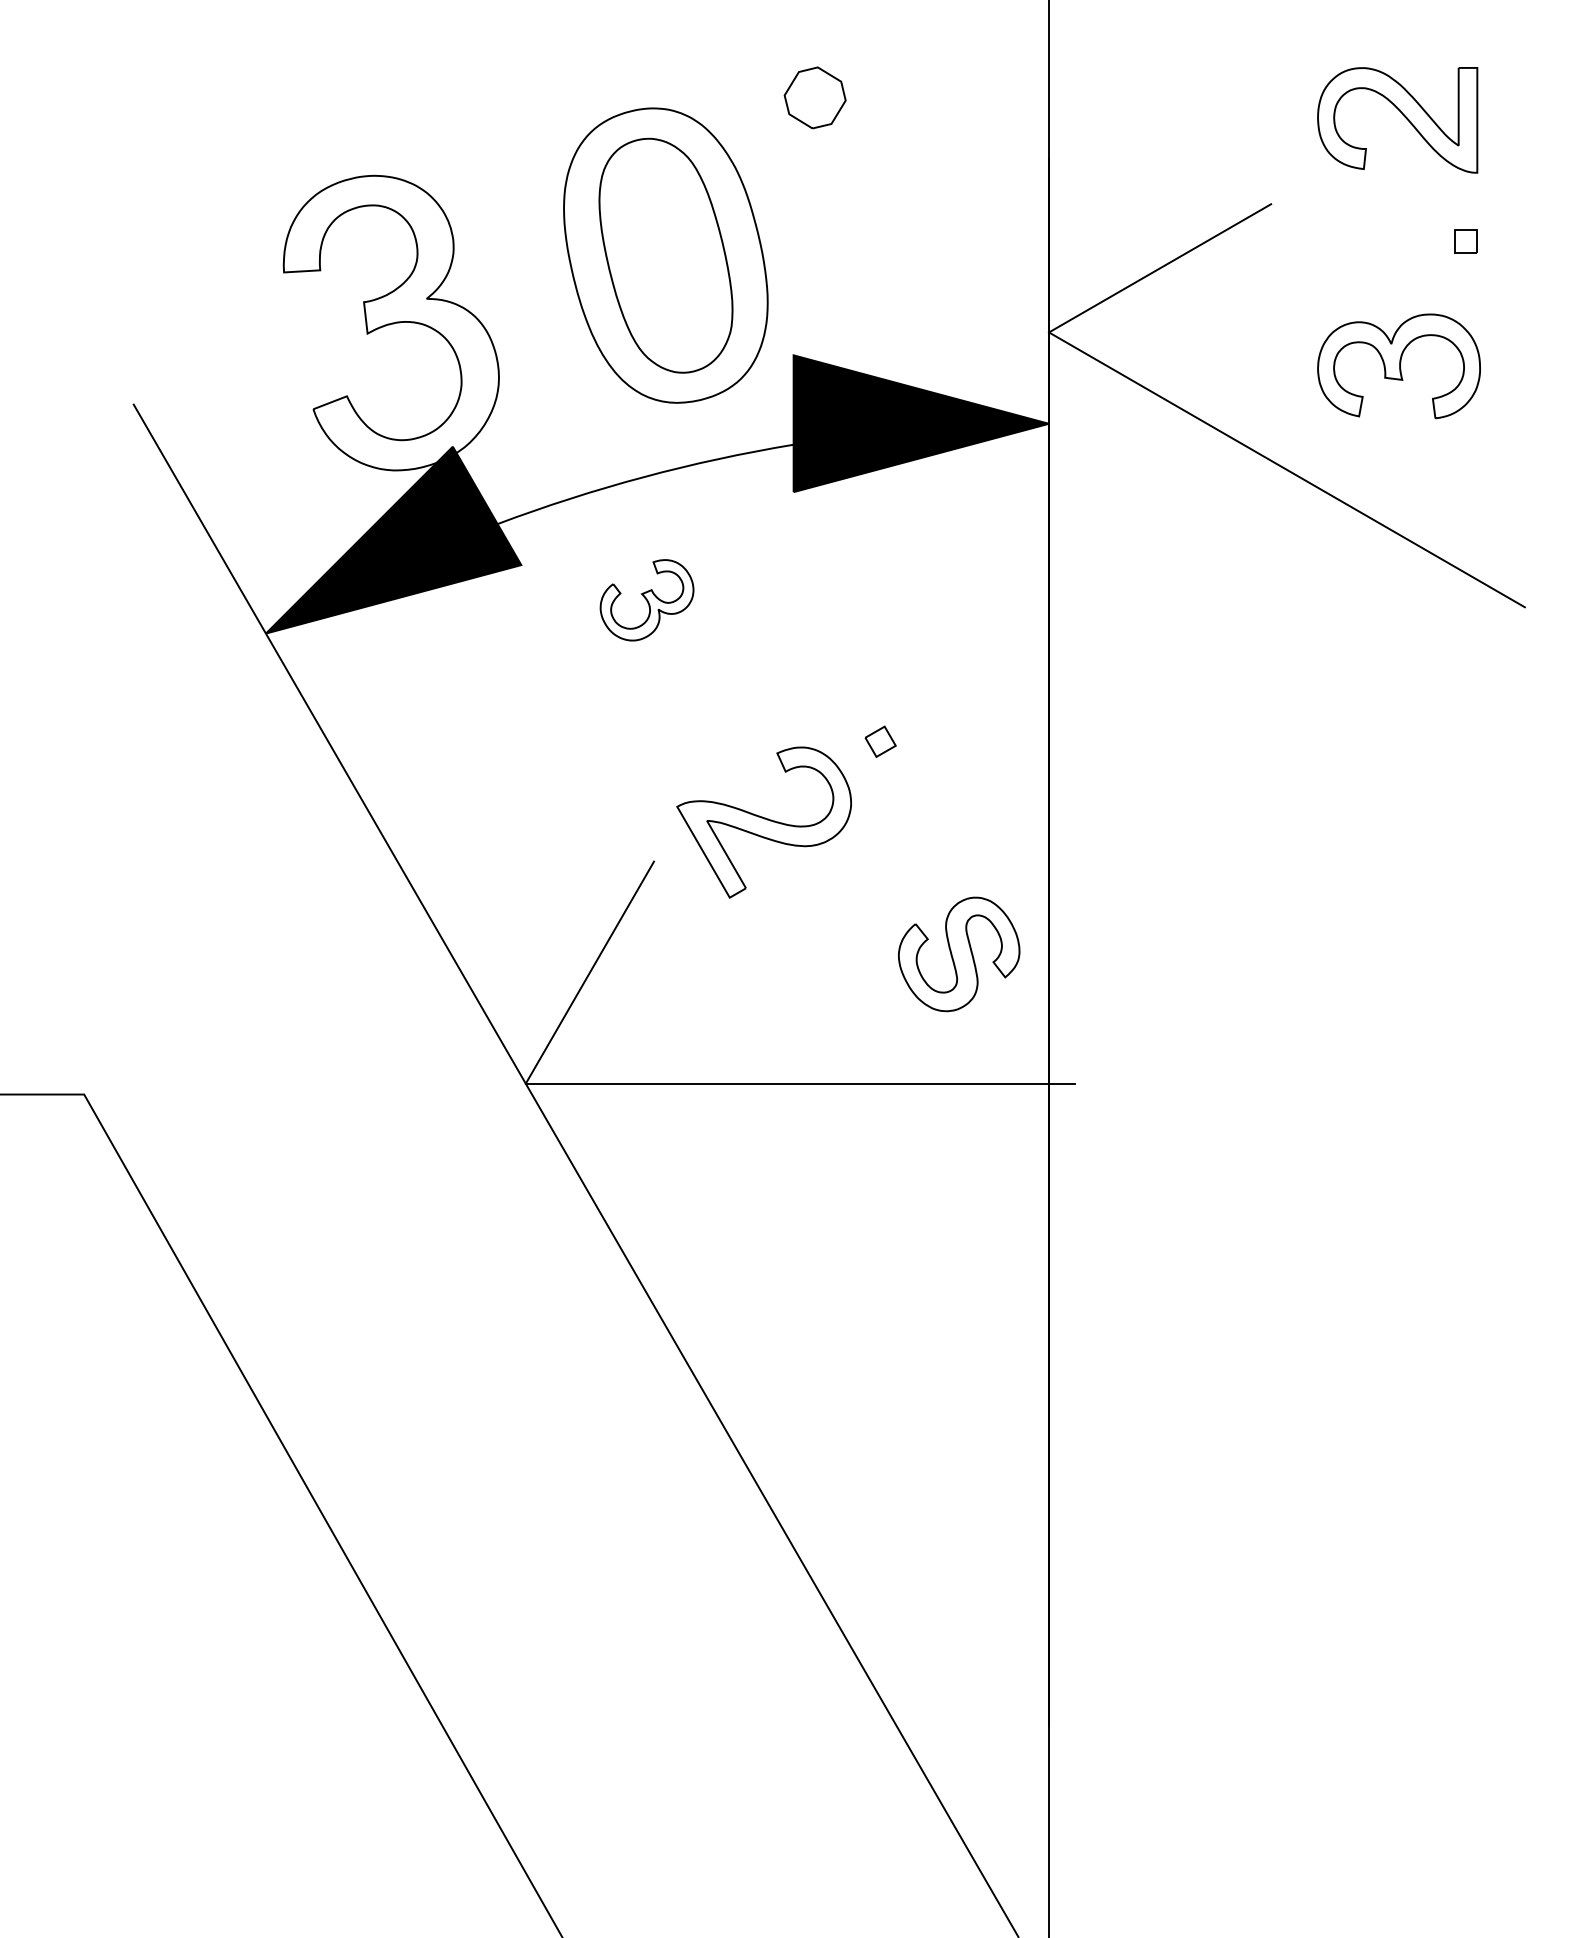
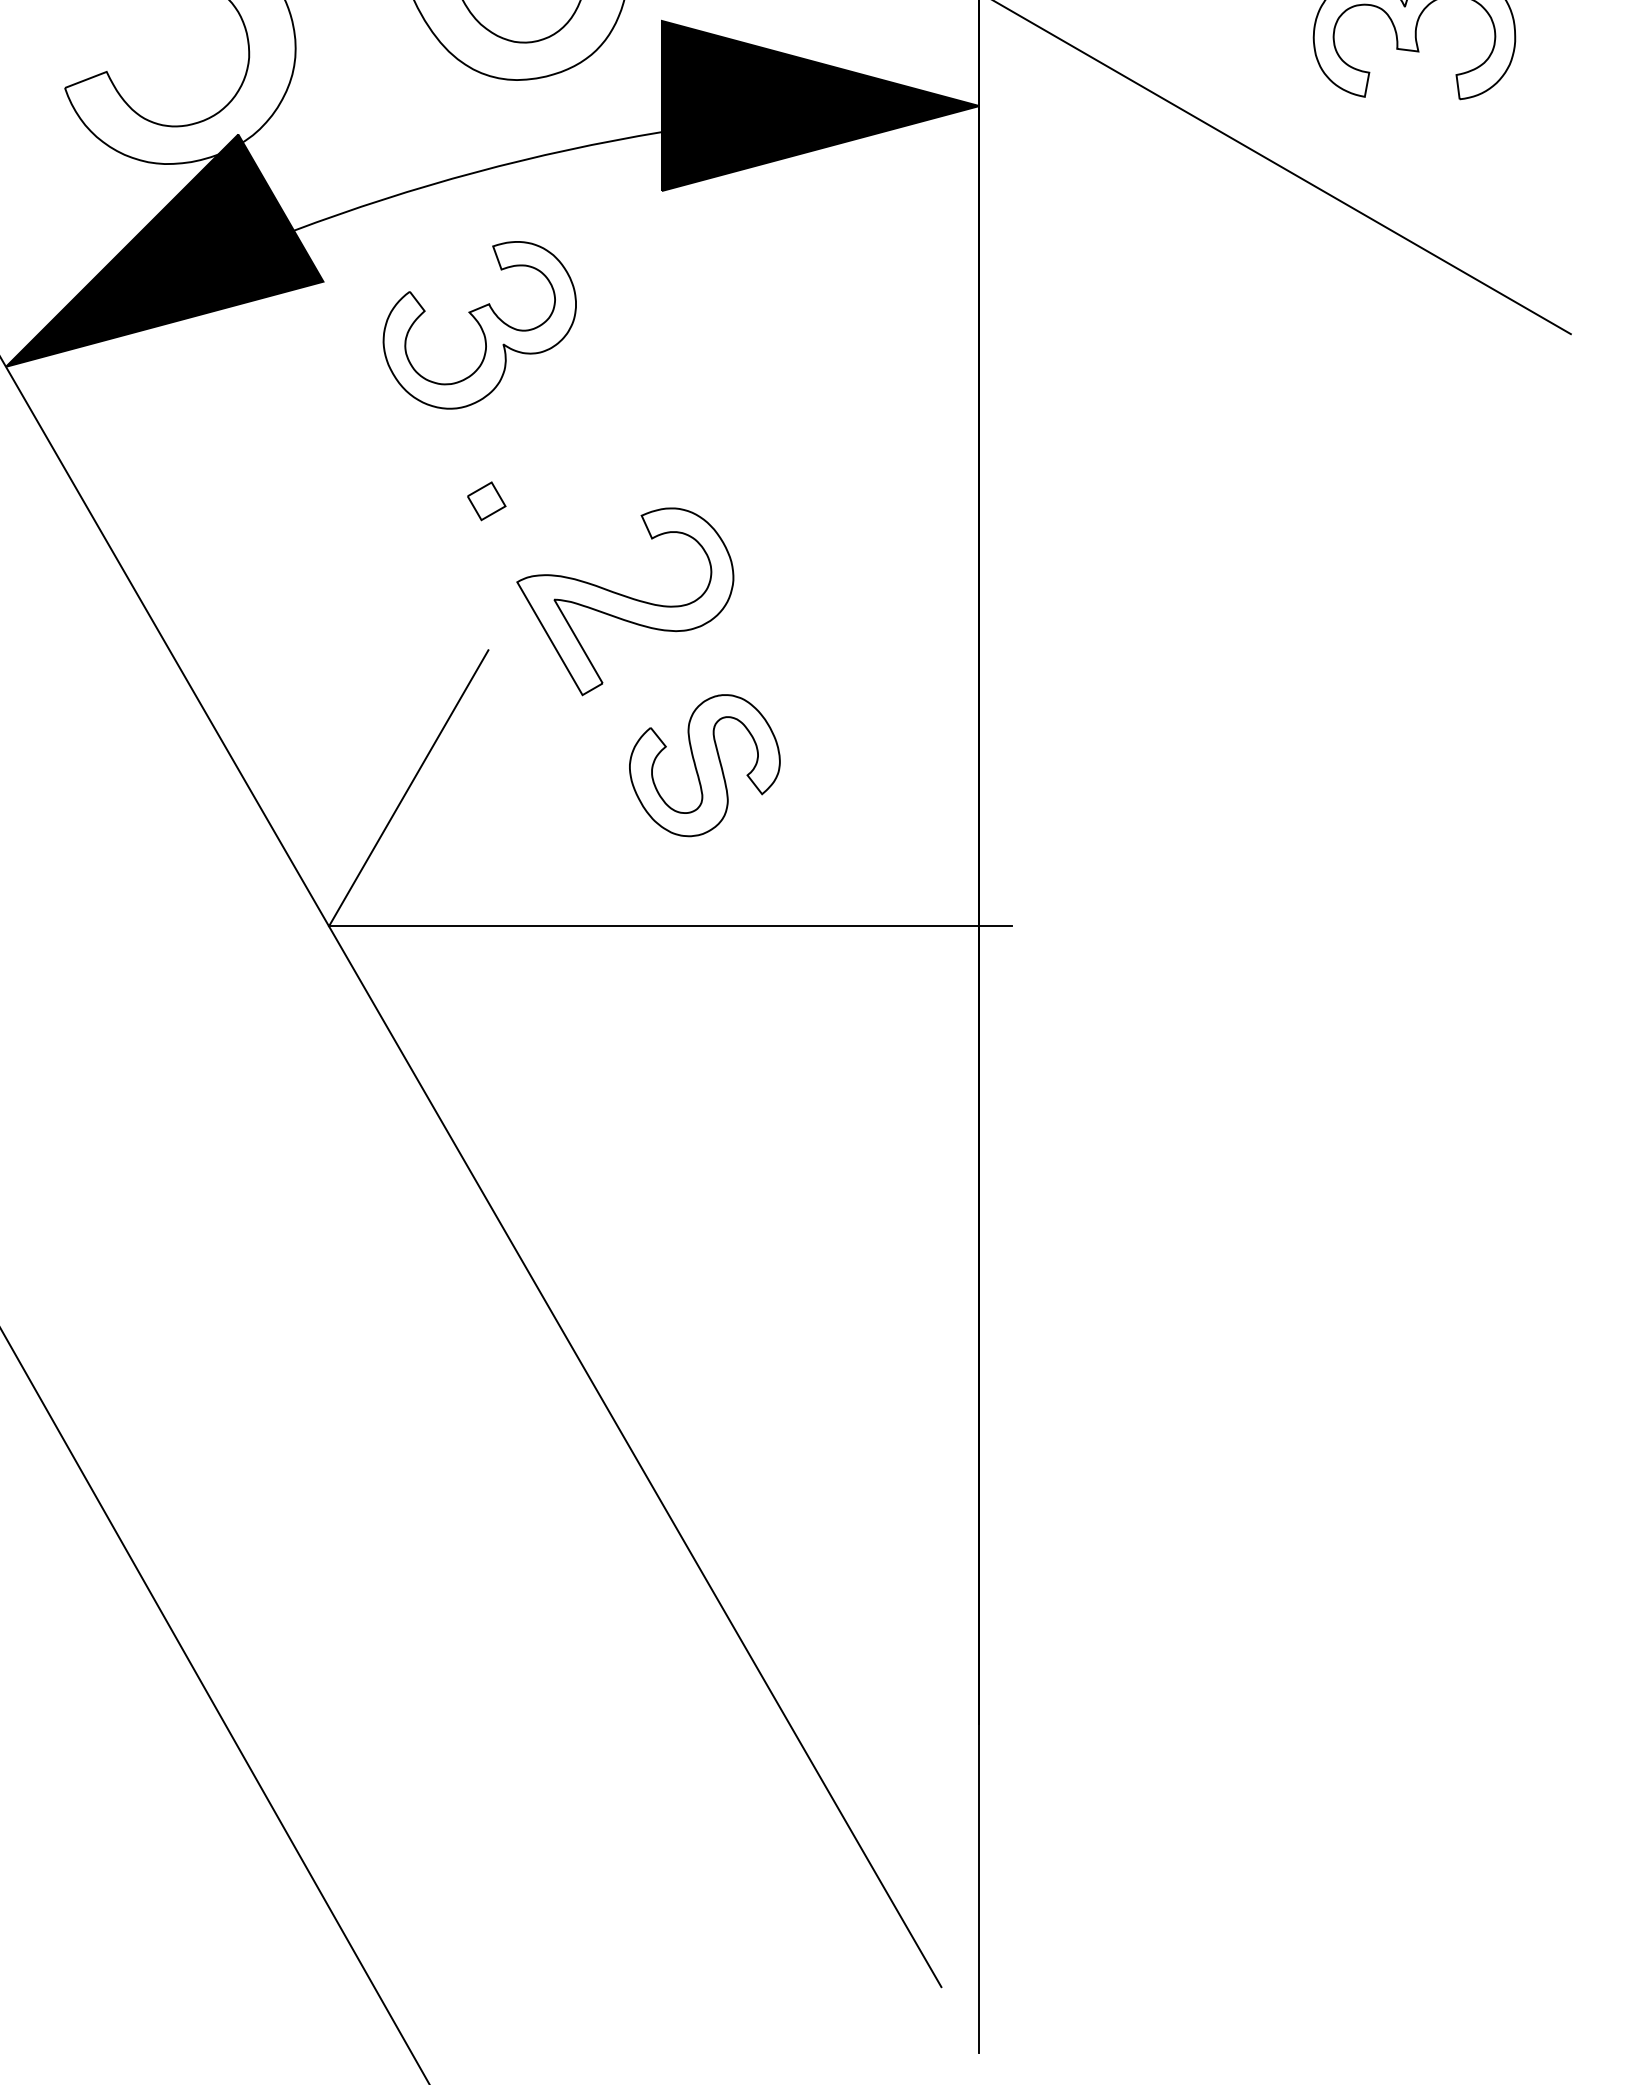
part: (646, 600) -> (479, 325), size x1.67
part: (880, 741) -> (486, 500), moved
part: (959, 954) -> (705, 765), moved

